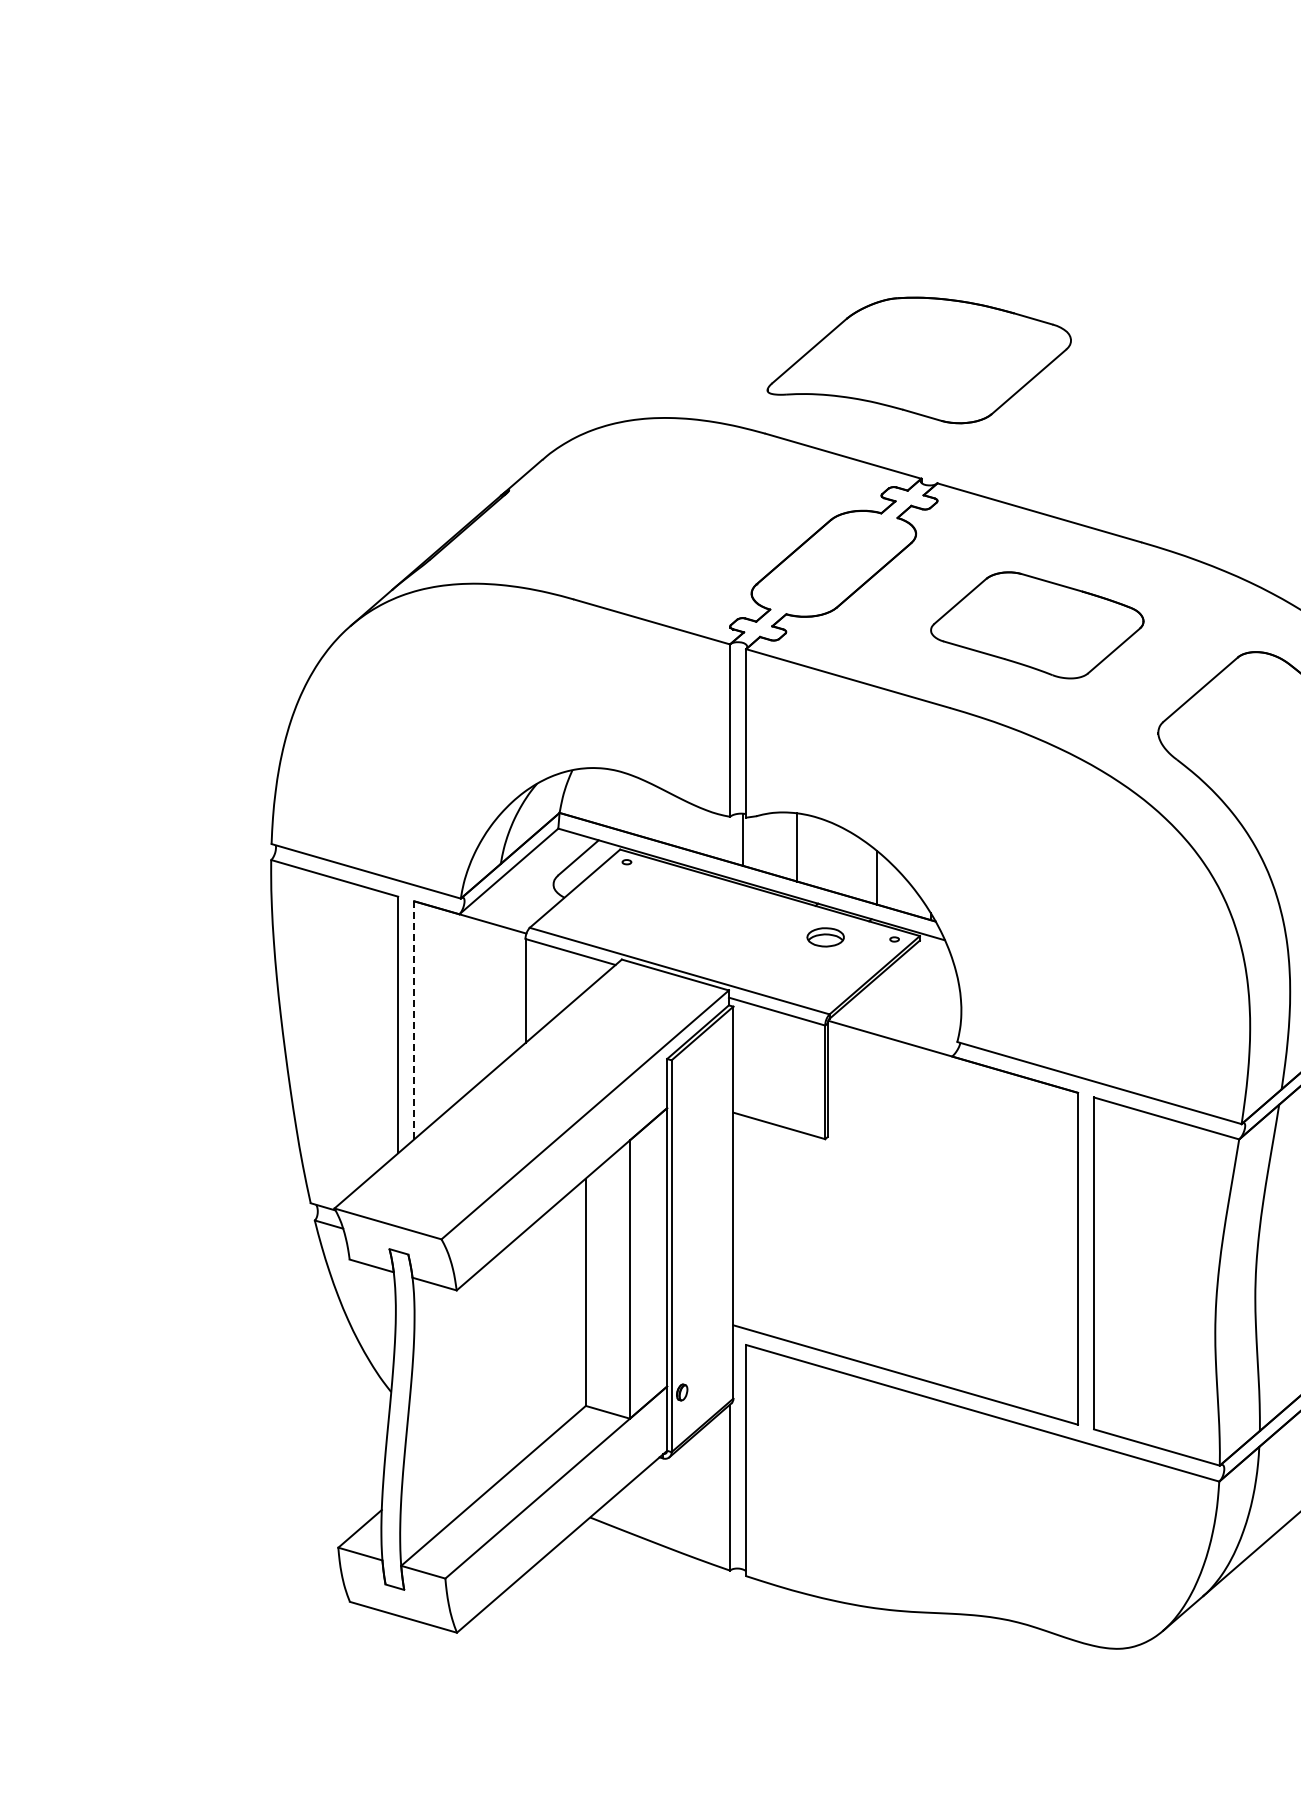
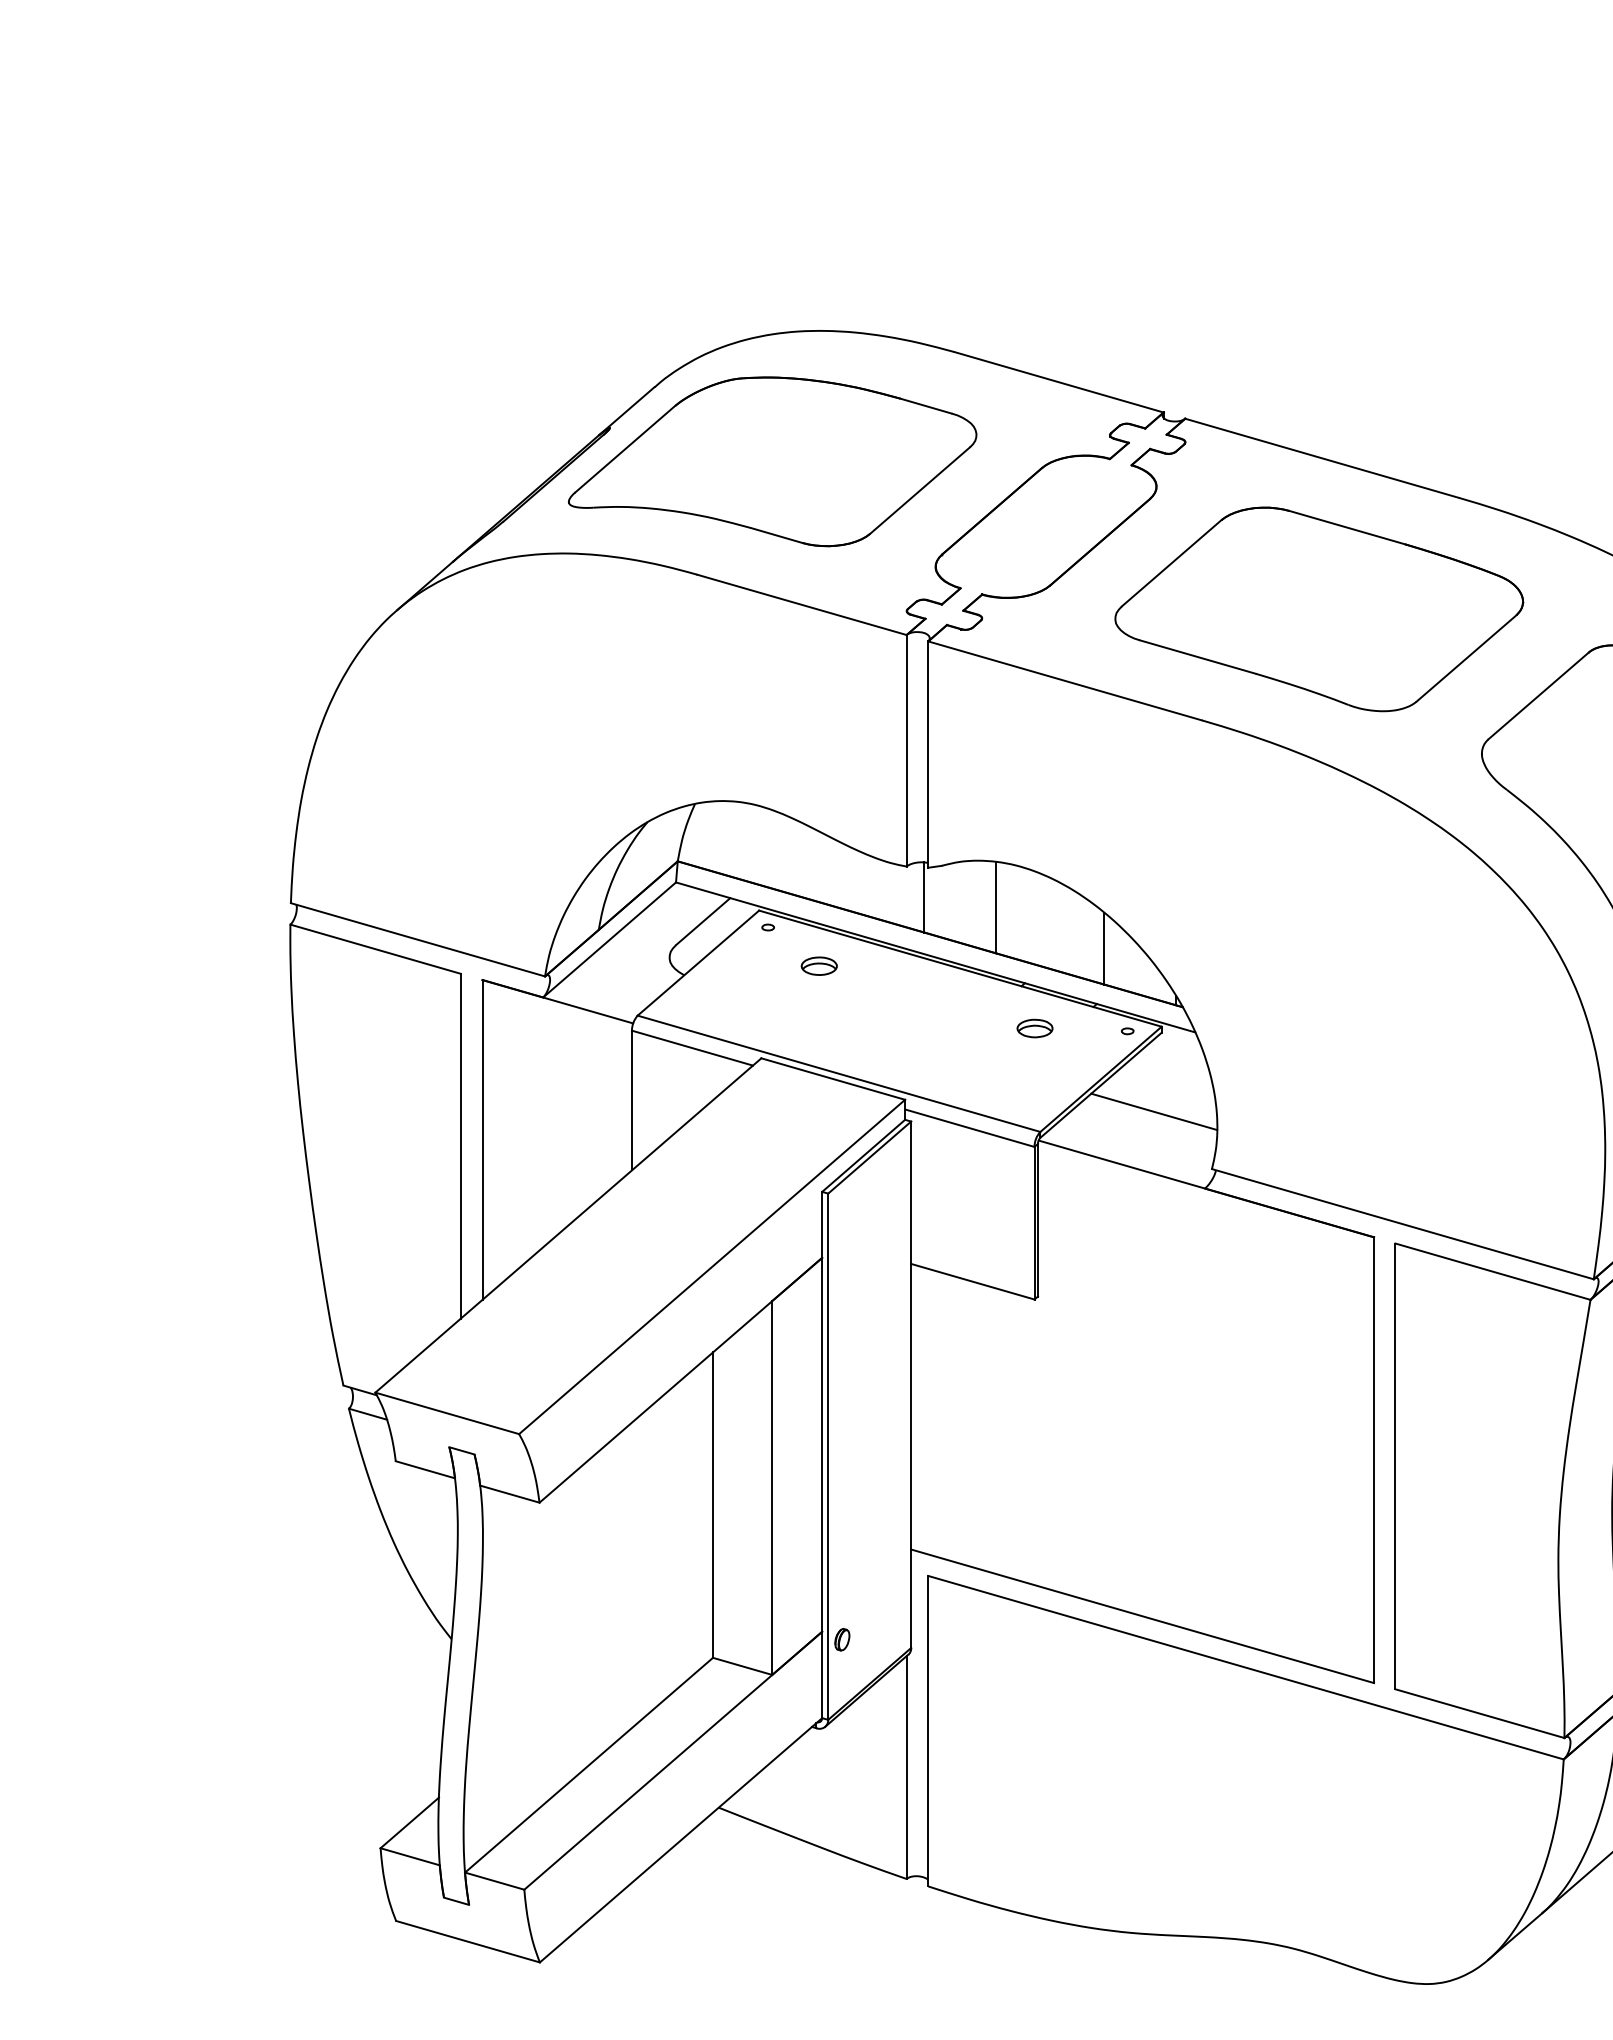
part: (918, 360) -> (771, 461), moved
part: (1037, 625) -> (1319, 609), size x1.43
part: (664, 890) -> (818, 965), added
part: (825, 937) -> (1034, 1028), size x0.71
line: (914, 998) -> (1154, 1110), added
line: (414, 1019) -> (482, 1138), dashed -> solid

